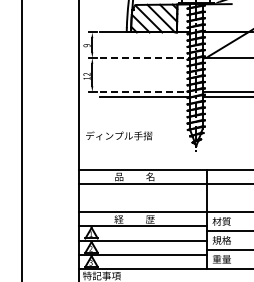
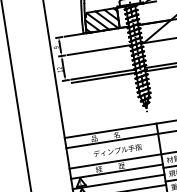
line: (145, 58) -> (100, 50), dashed -> solid
line: (145, 92) -> (103, 74), dashed -> solid
text: (119, 135) -> (117, 150), moved

